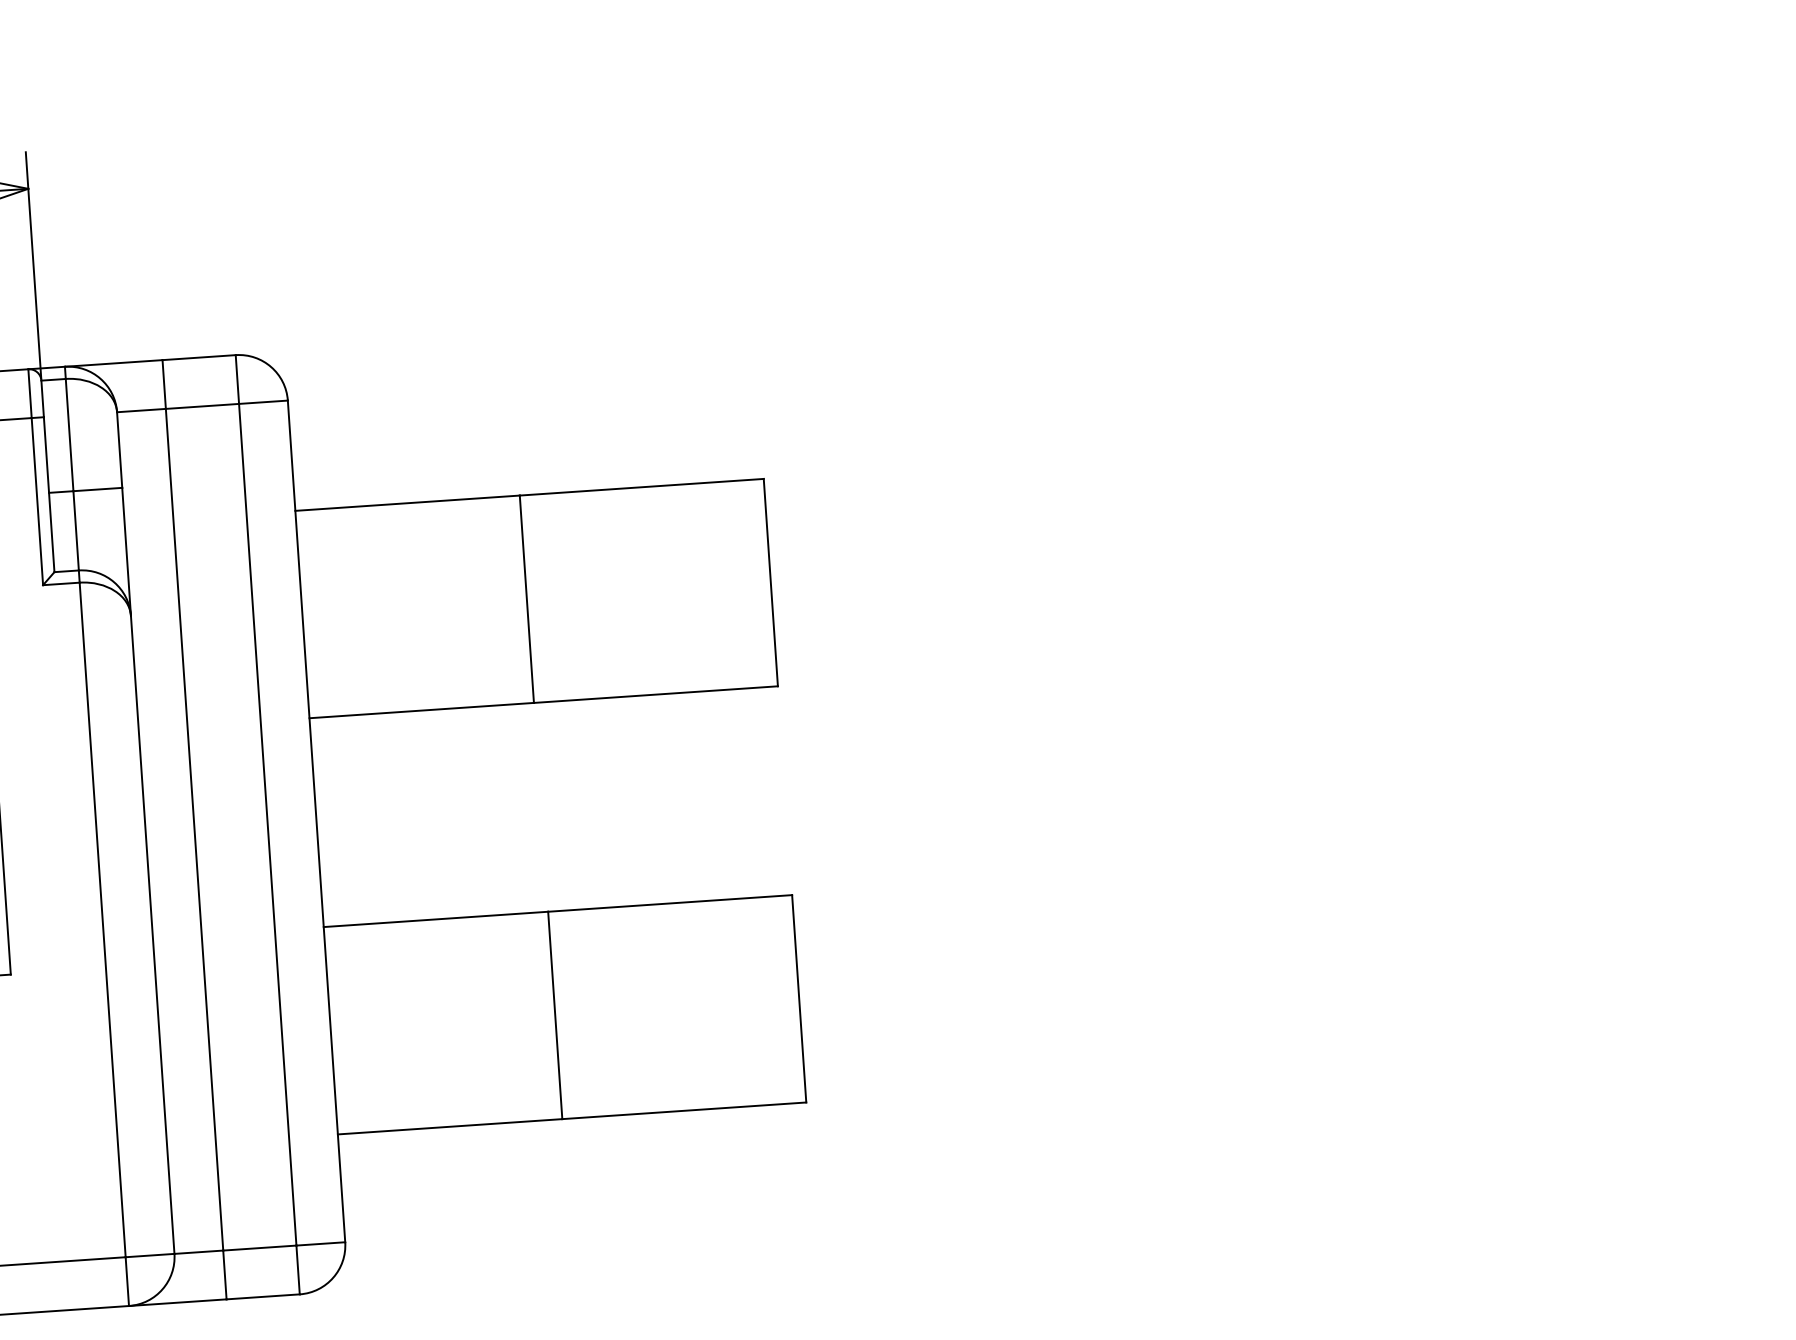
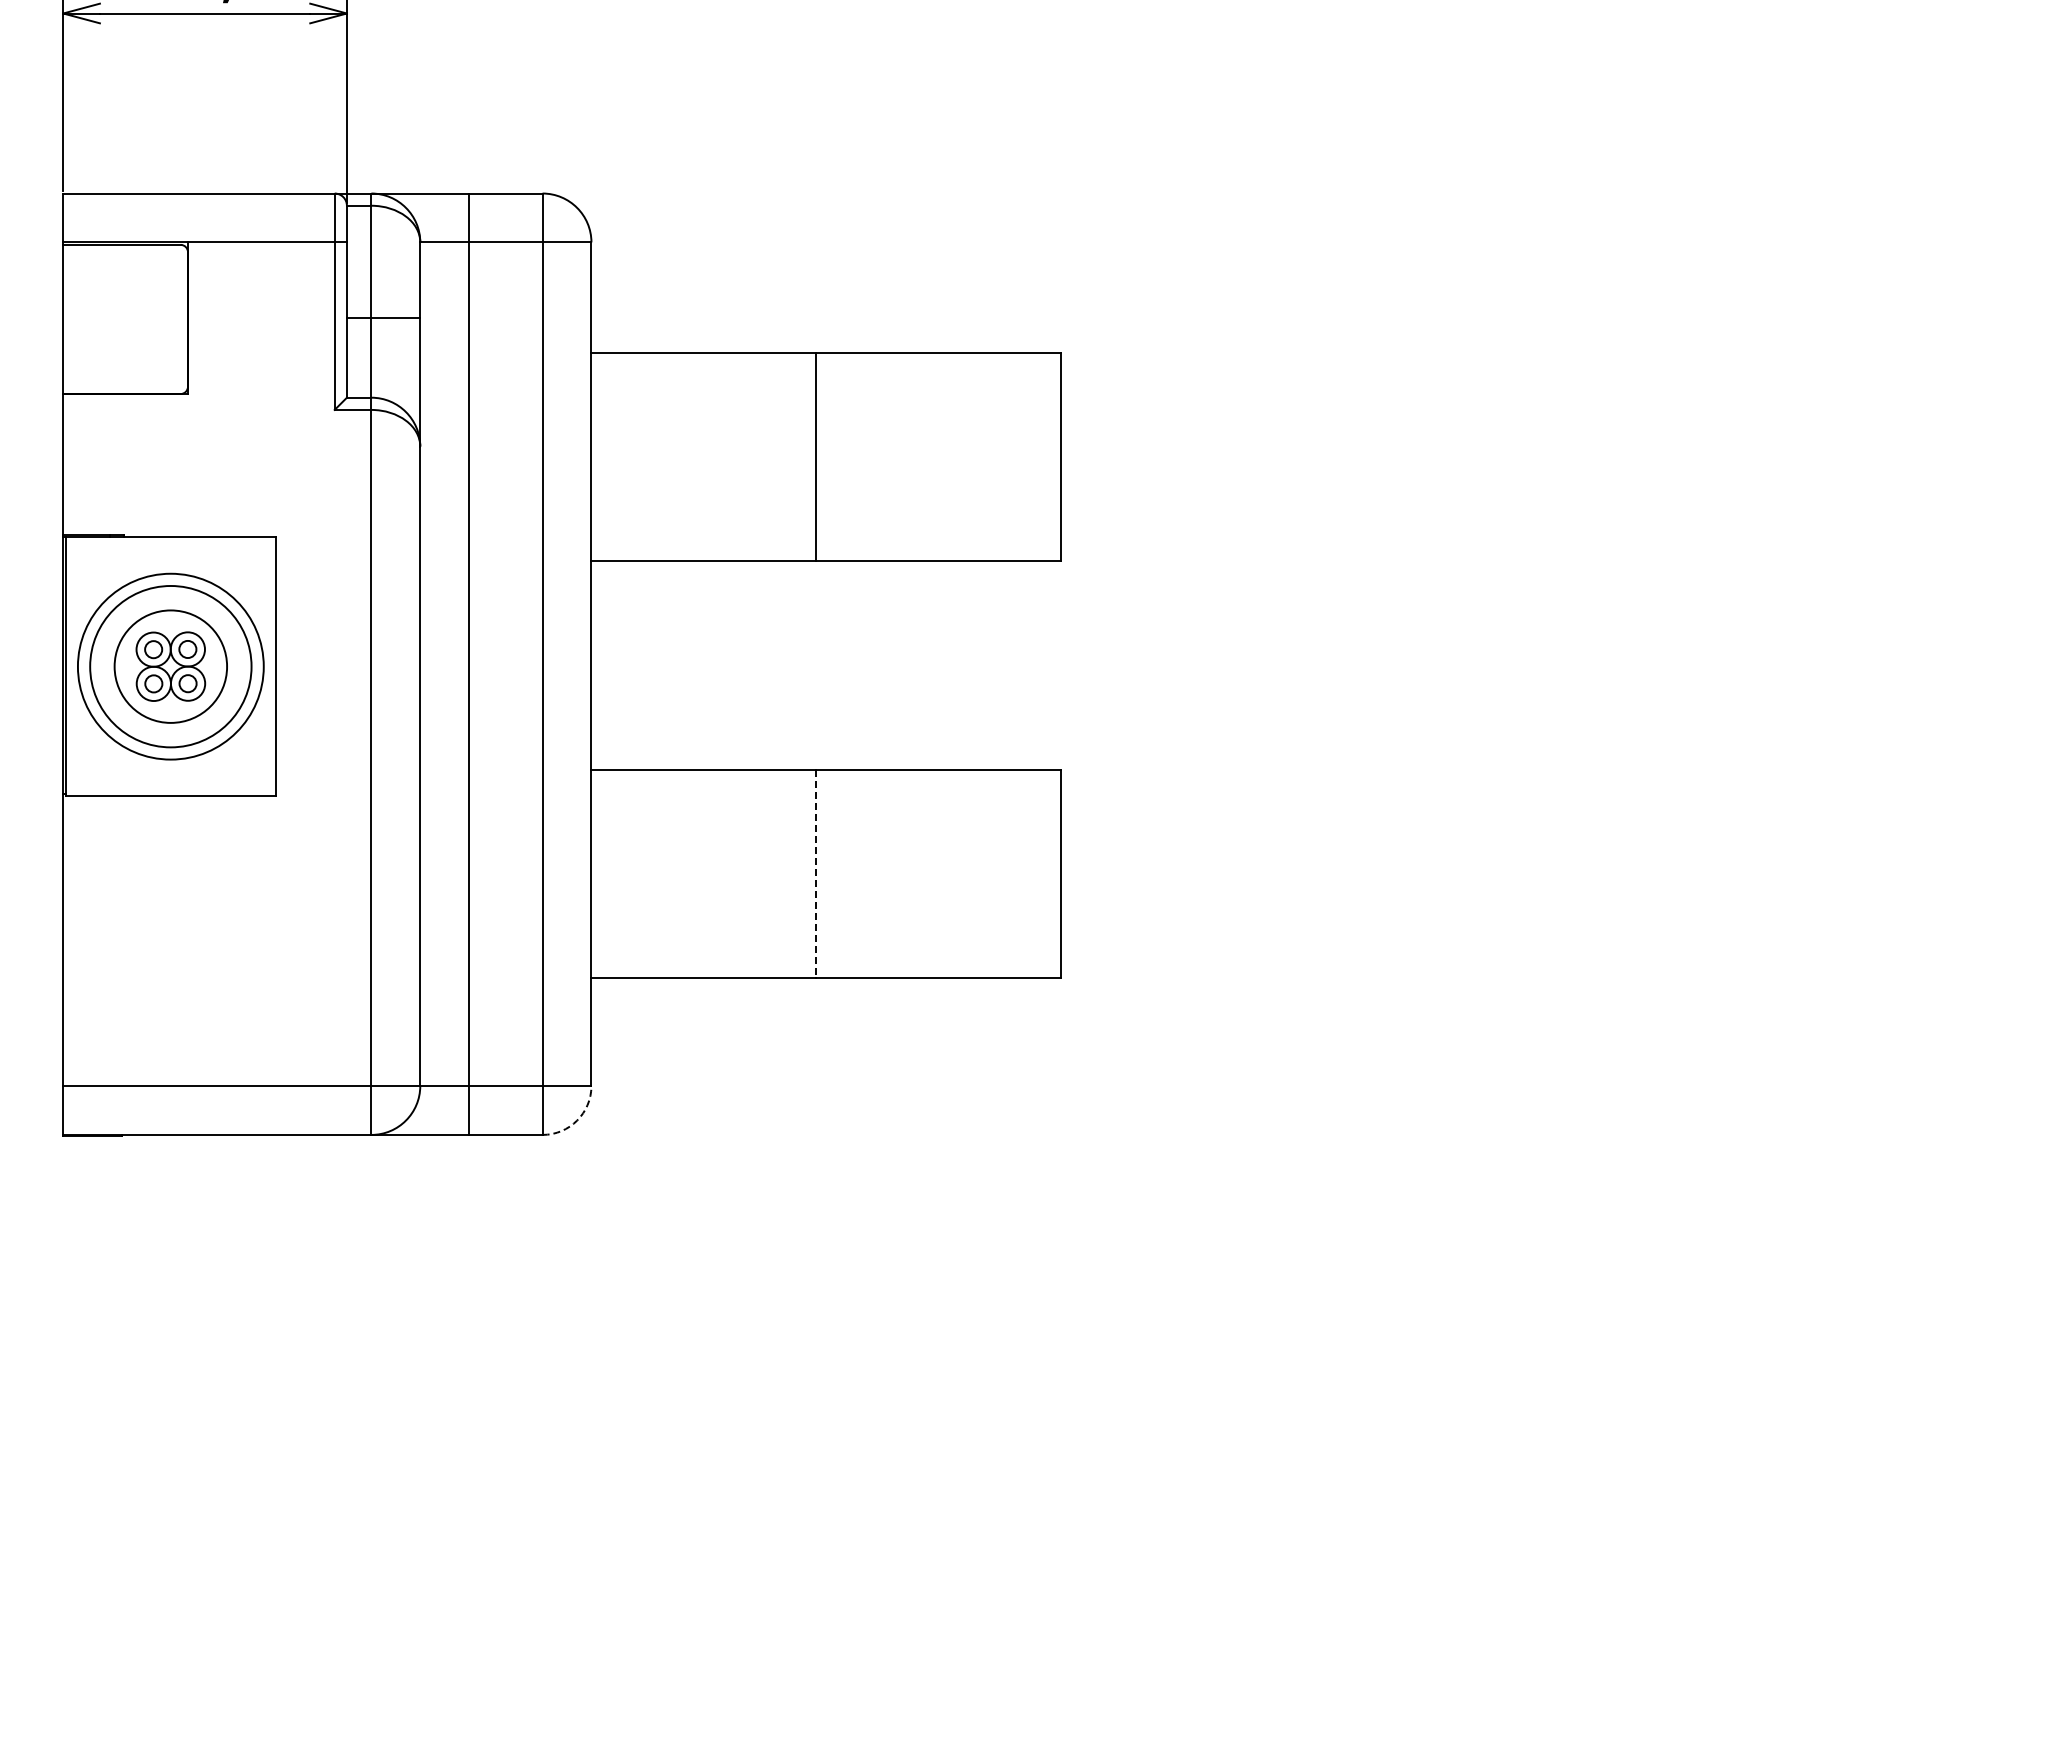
line: (555, 1015) -> (816, 874), solid -> dashed
arc: (333, 1277) -> (577, 1120), solid -> dashed

